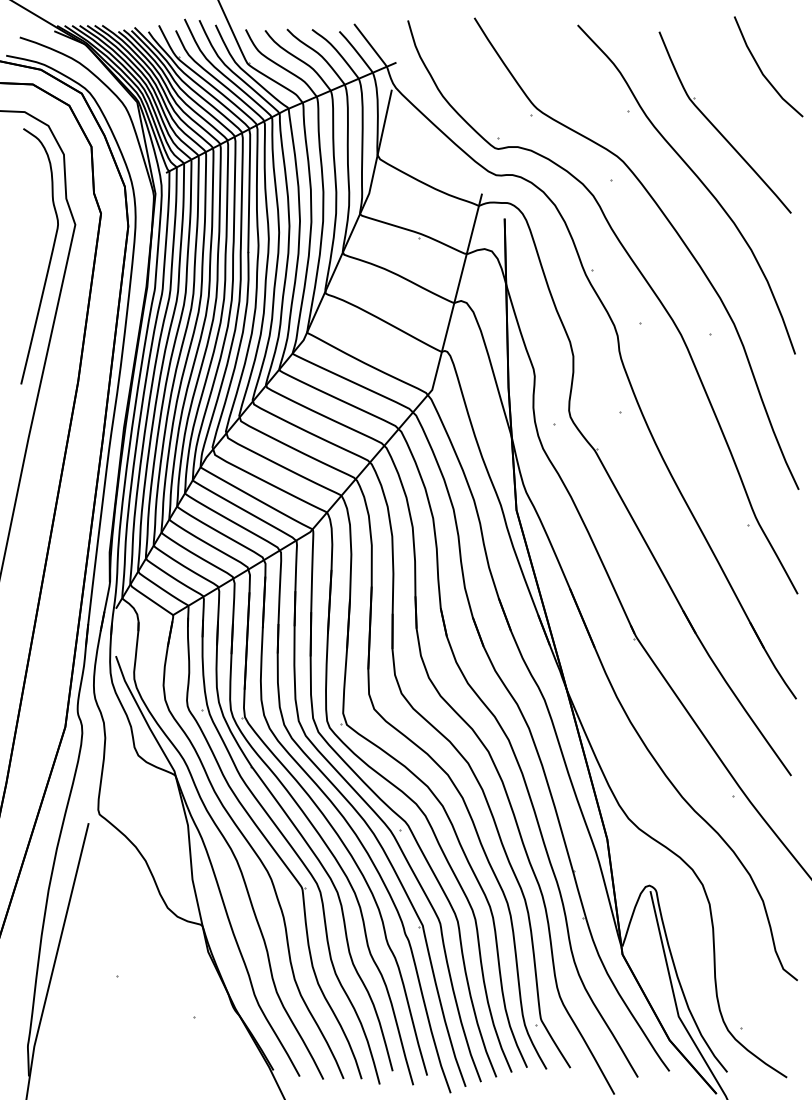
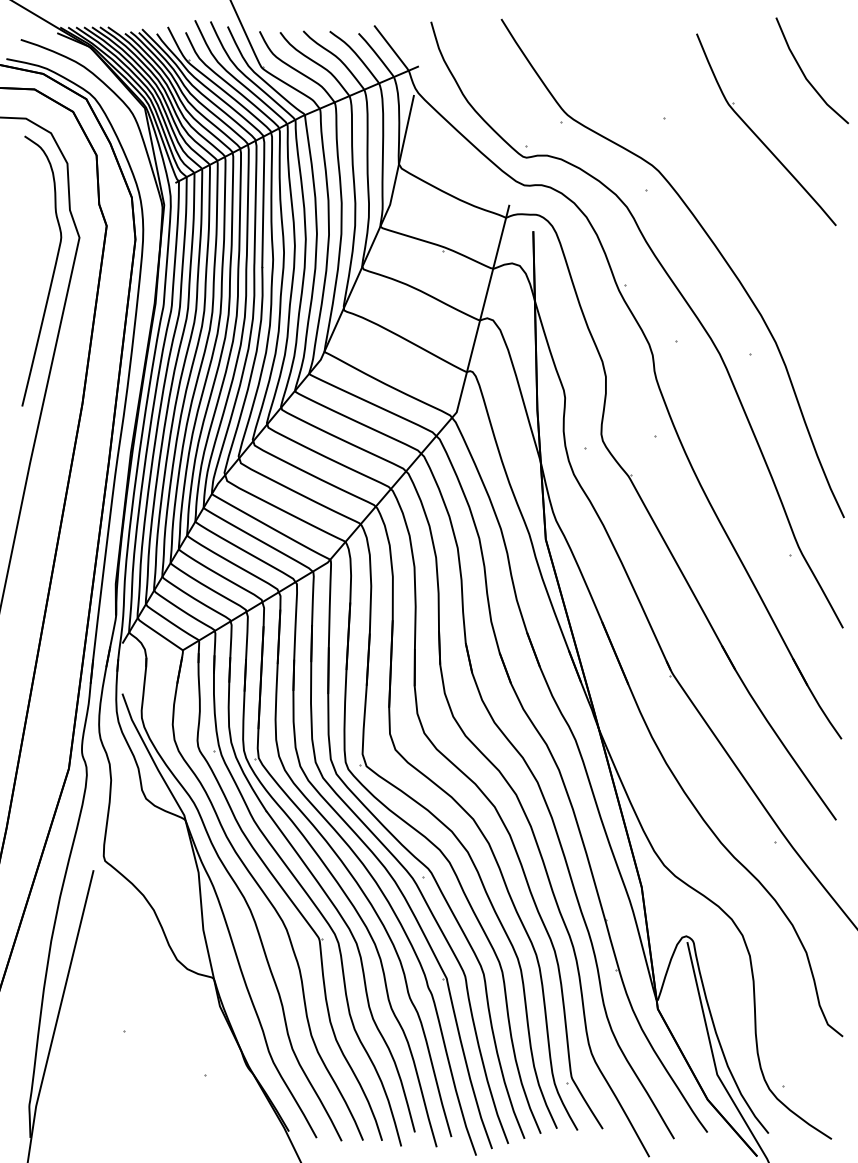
curve: (697, 179) -> (737, 189), removed

